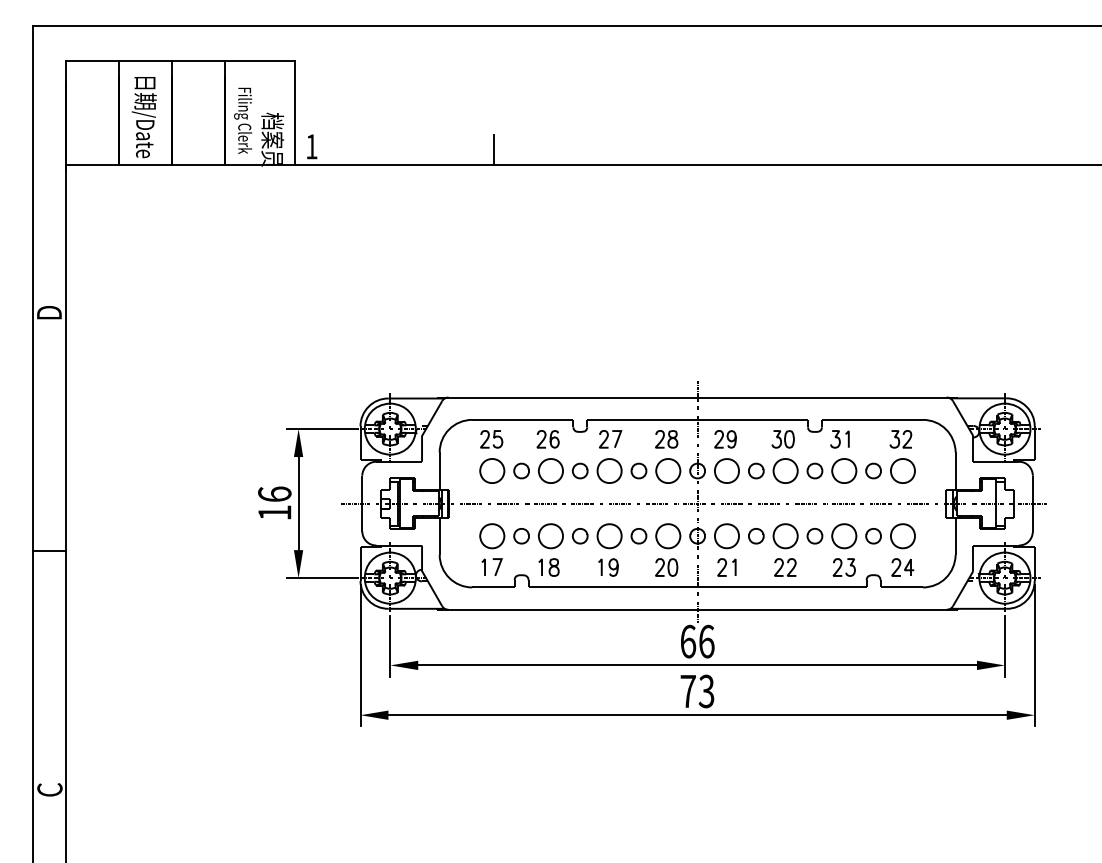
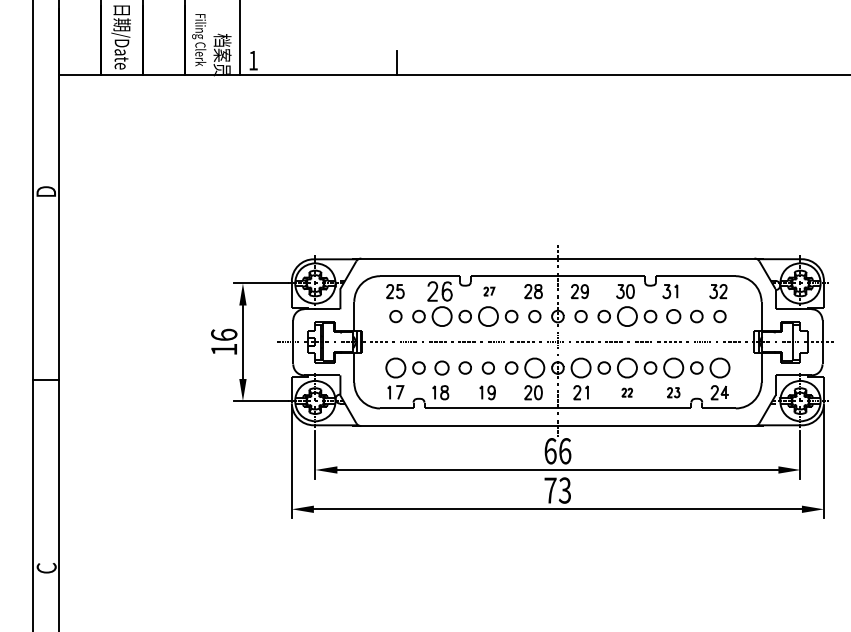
part: (547, 439) -> (439, 291), size x1.4
part: (610, 439) -> (489, 291), size x0.6
part: (492, 470) -> (396, 316), size x0.6
part: (668, 470) -> (534, 316), size x0.6
part: (726, 470) -> (580, 316), size x0.6
part: (844, 470) -> (673, 316), size x0.7
part: (902, 470) -> (719, 316), size x0.6
part: (550, 536) -> (441, 368), size x0.7
part: (609, 536) -> (488, 368), size x0.6
part: (785, 567) -> (627, 392), size x0.6
part: (843, 567) -> (673, 392), size x0.7

